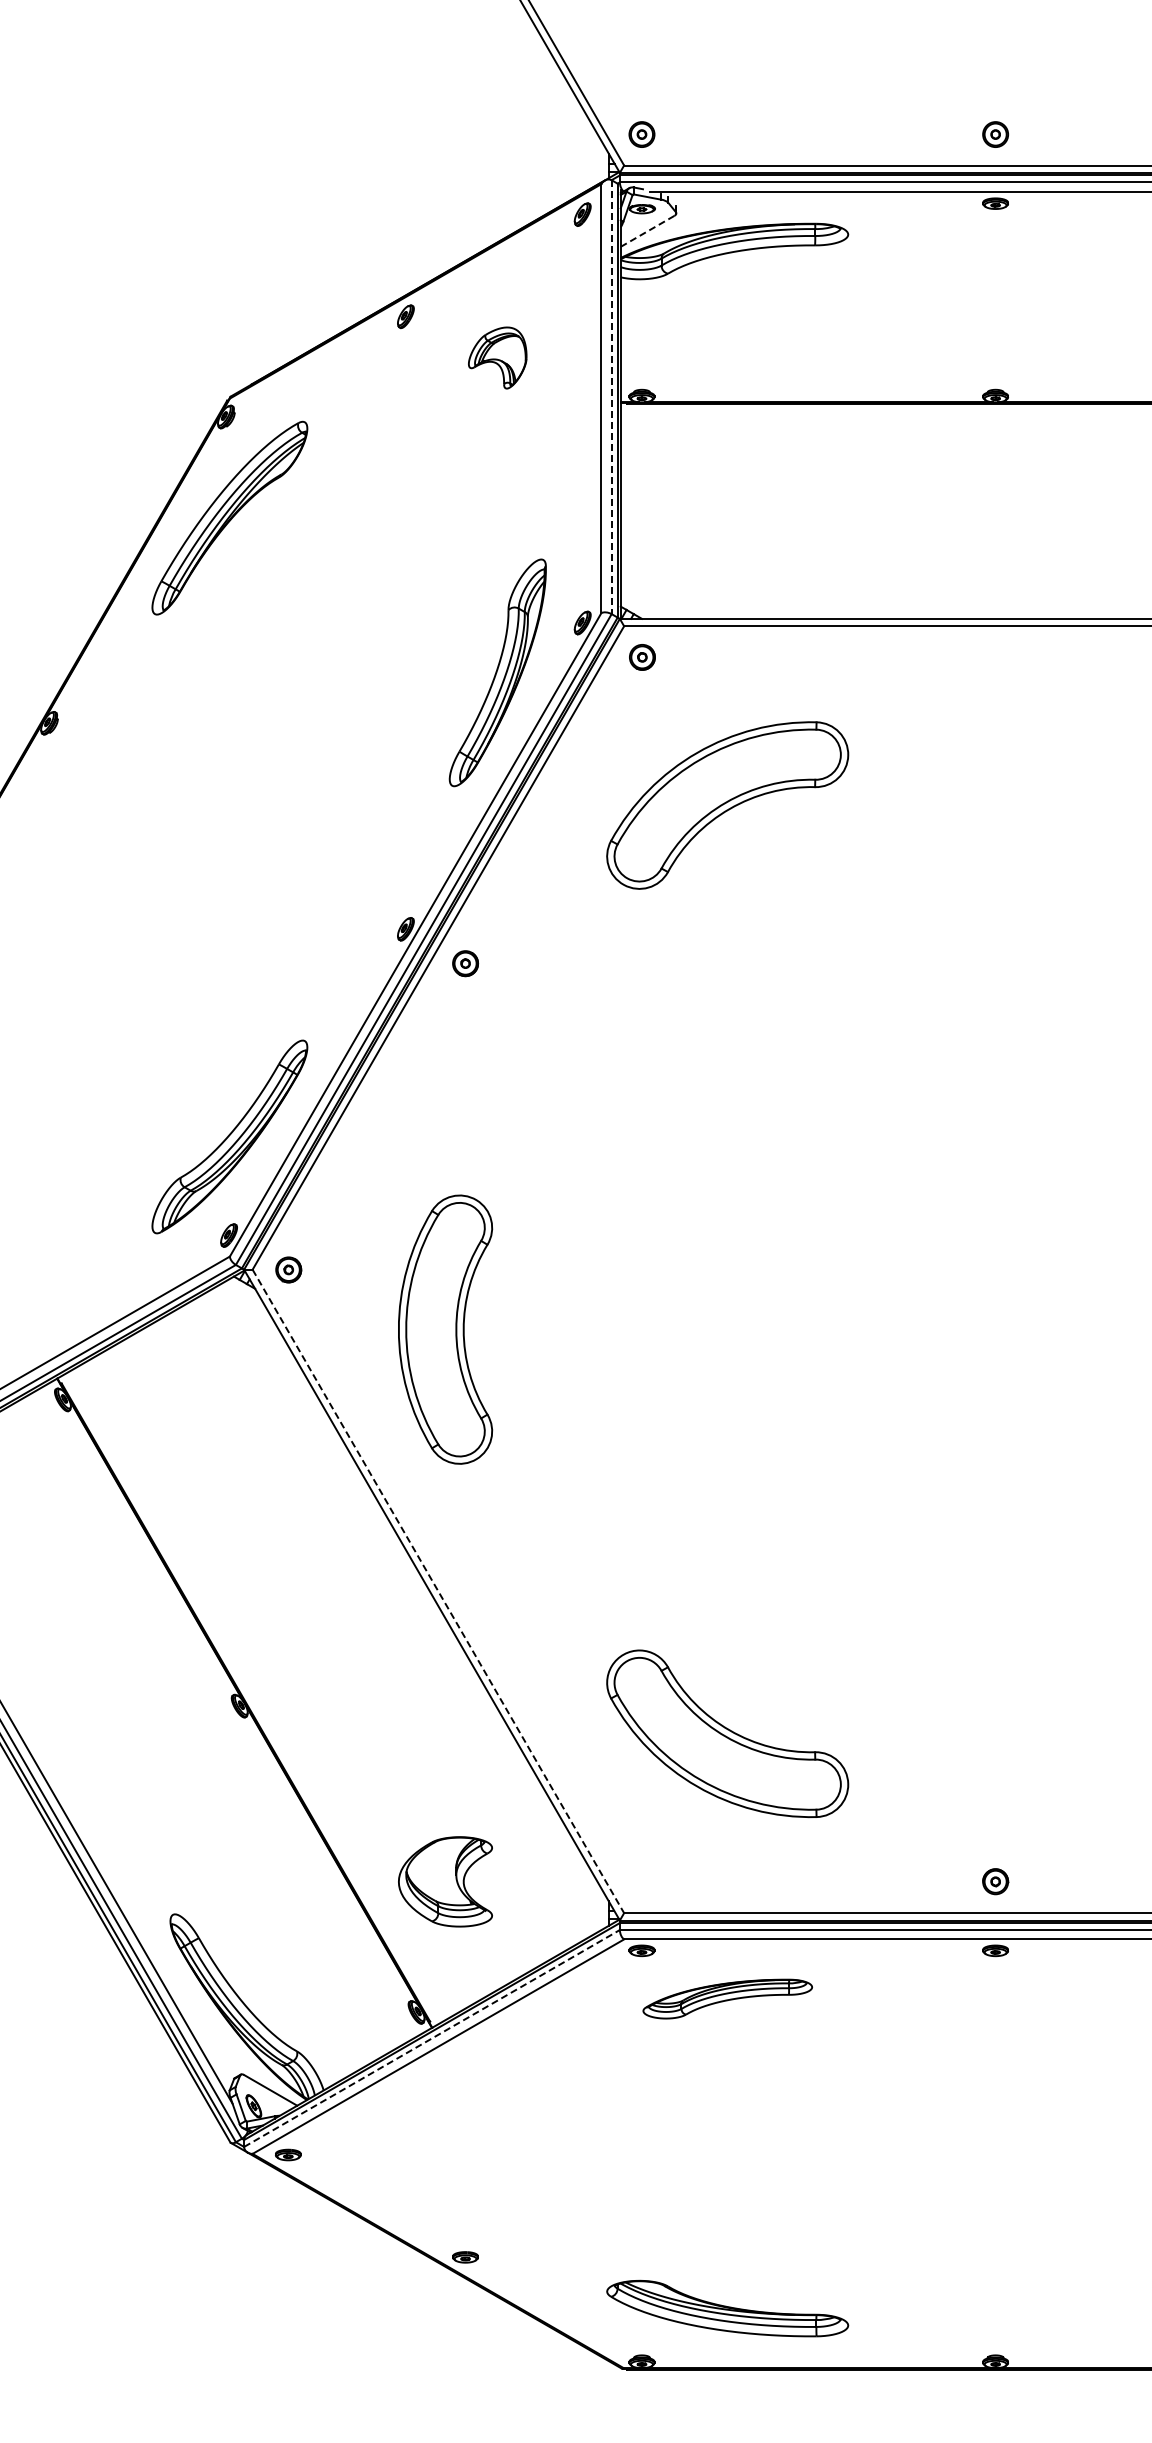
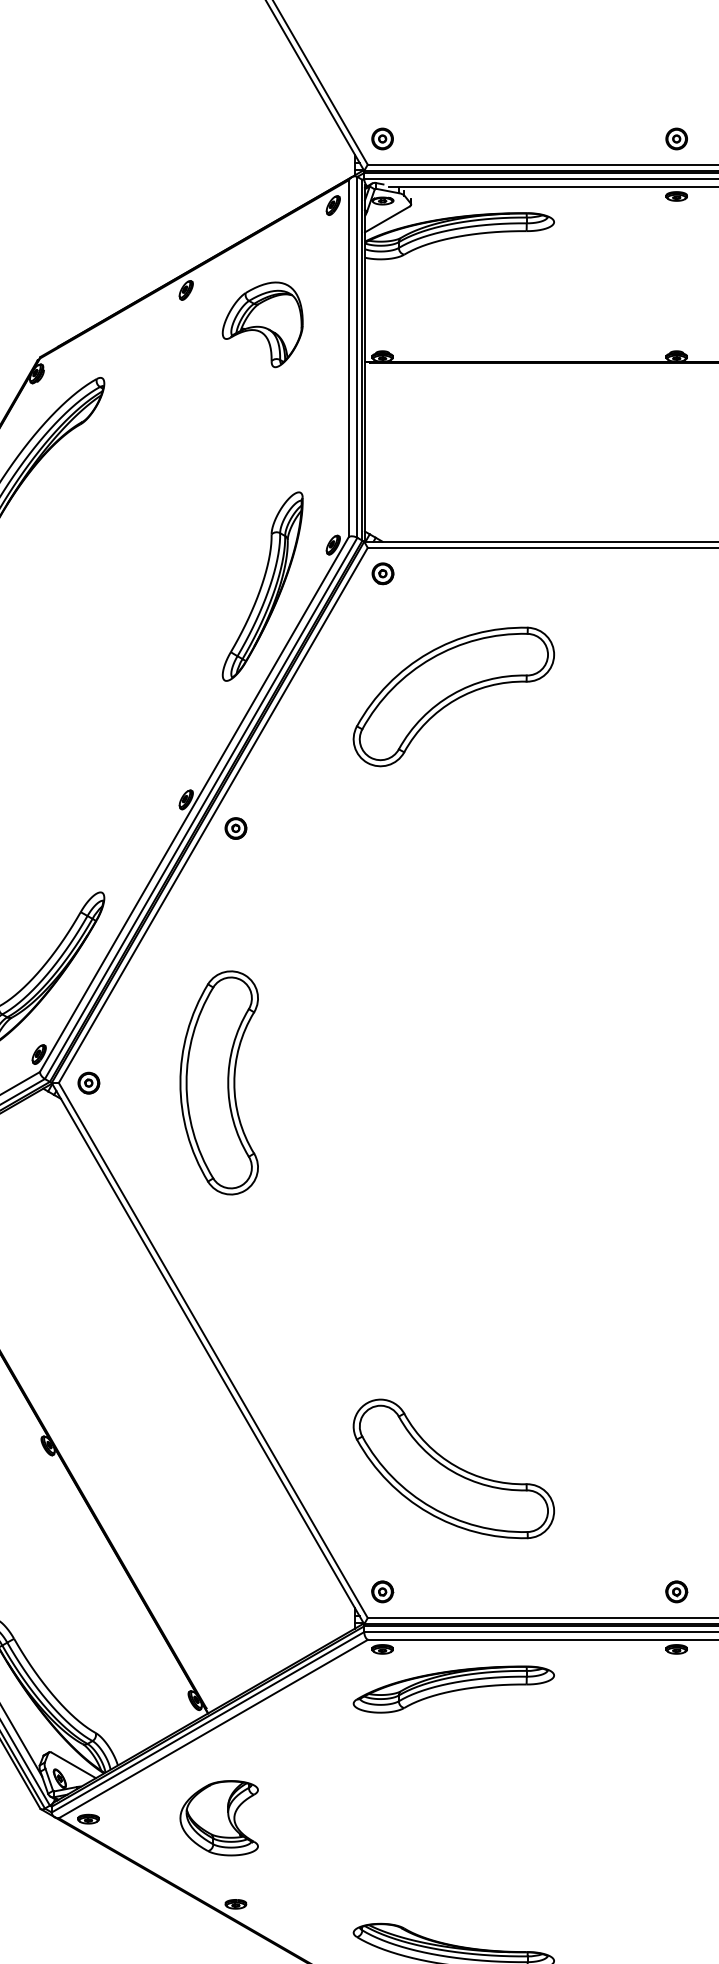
line: (647, 231) -> (387, 219), dashed -> solid
part: (497, 357) -> (262, 324), size x1.67
line: (611, 397) -> (357, 357), dashed -> solid
part: (445, 1329) -> (219, 1082), moved
line: (438, 1591) -> (213, 1350), dashed -> solid
part: (445, 1881) -> (219, 1817), moved
part: (642, 1881) -> (383, 1591), added
part: (727, 1998) -> (453, 1689), size x1.43
line: (432, 2038) -> (208, 1722), dashed -> solid

